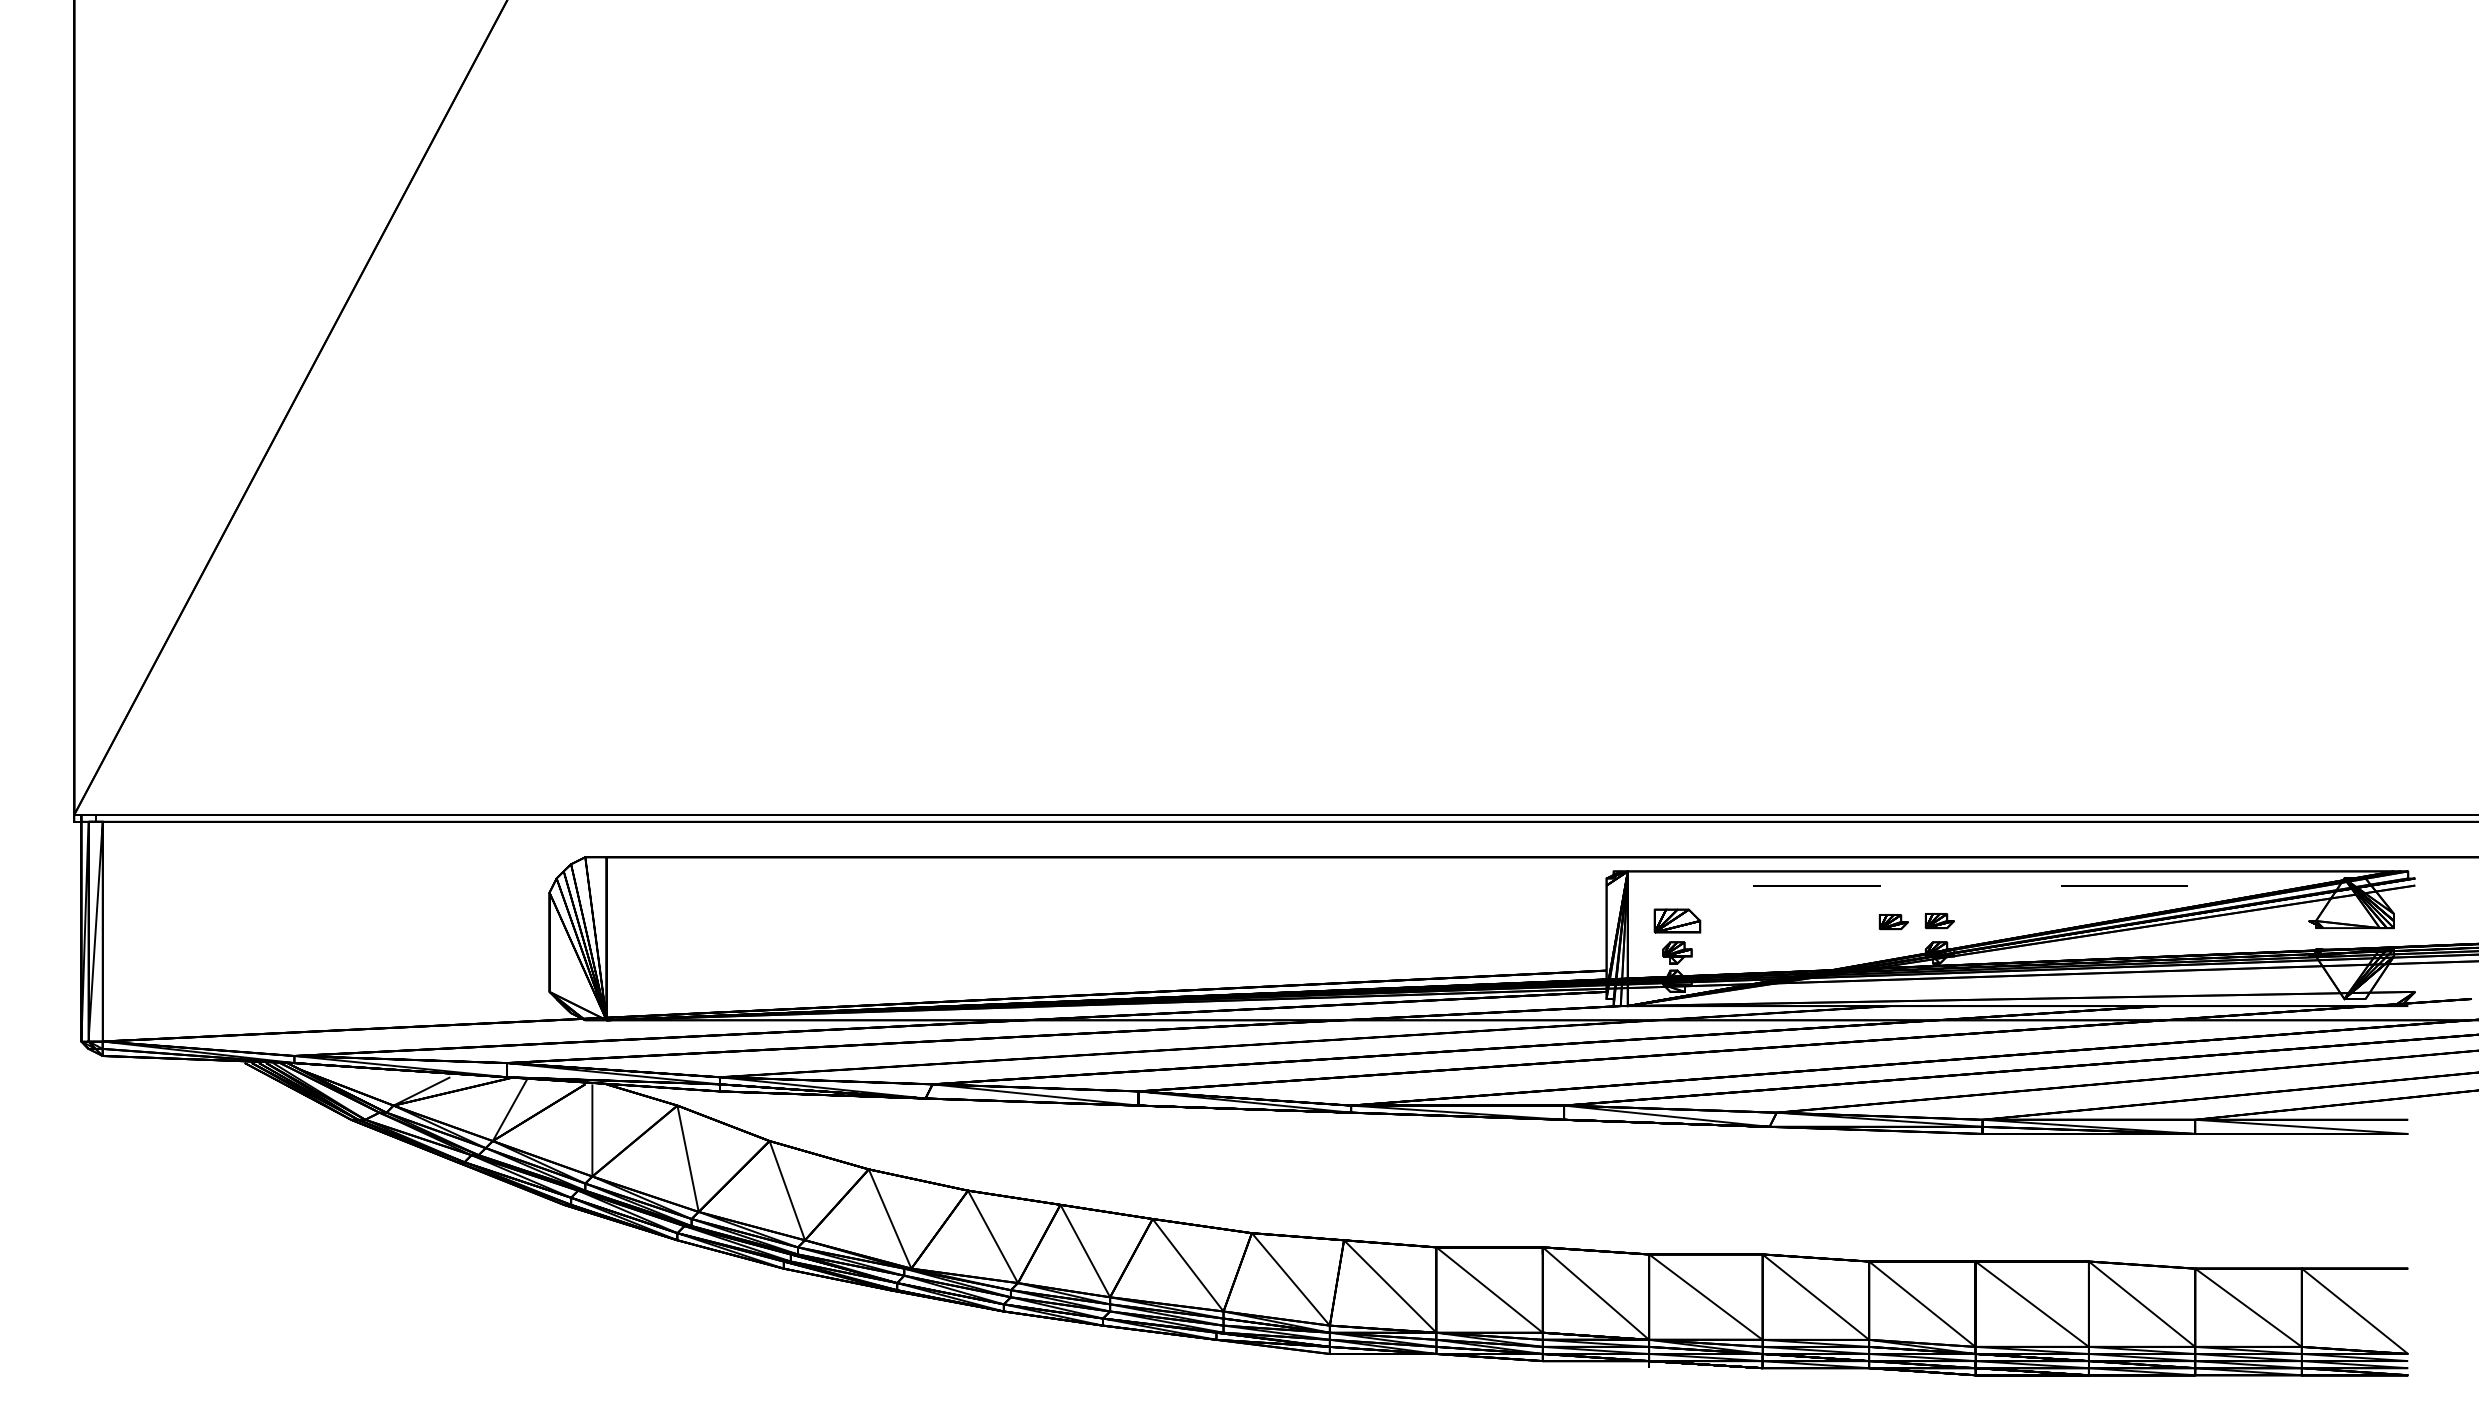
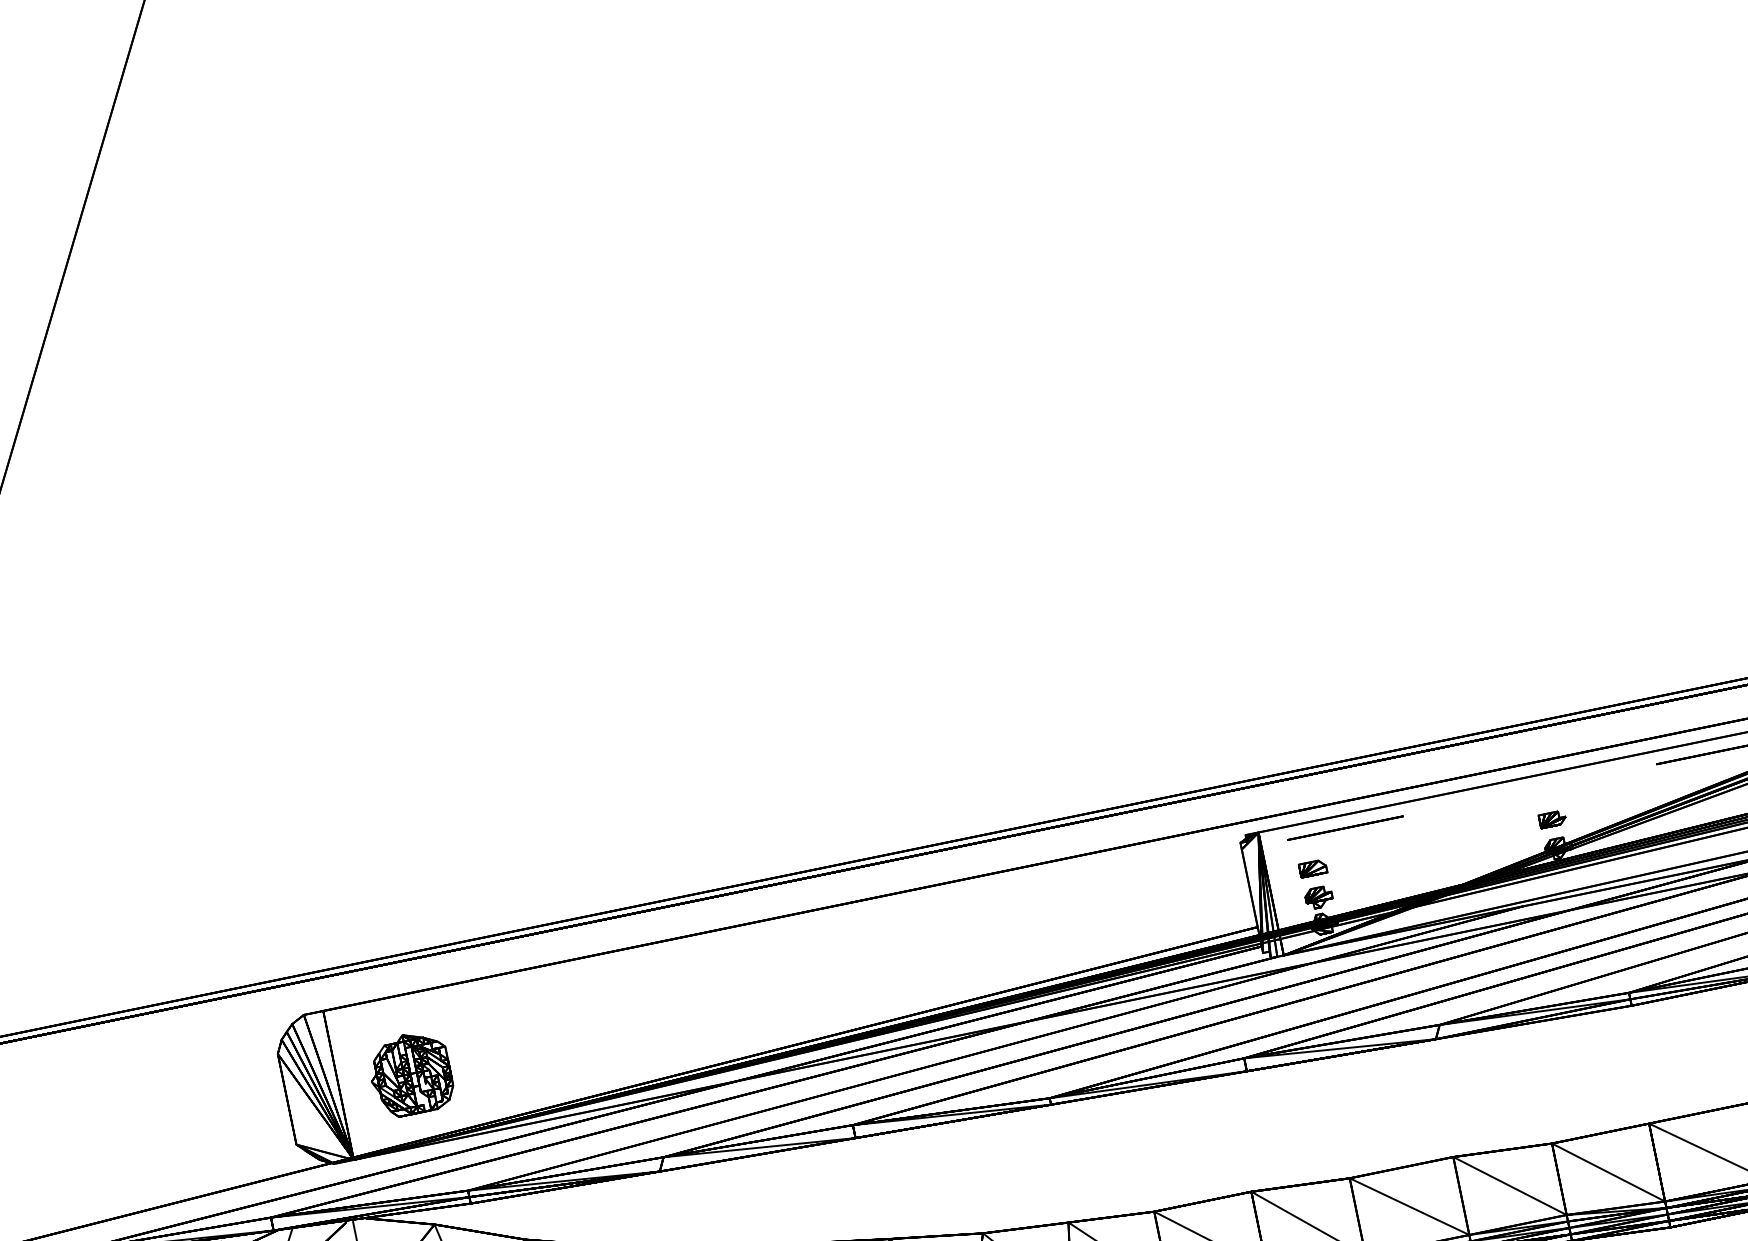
line: (1816, 885) -> (1344, 828), moved
part: (1677, 920) -> (1313, 868), size x0.62
part: (1893, 922) -> (1510, 829), removed
part: (684, 942) -> (410, 1074), added

